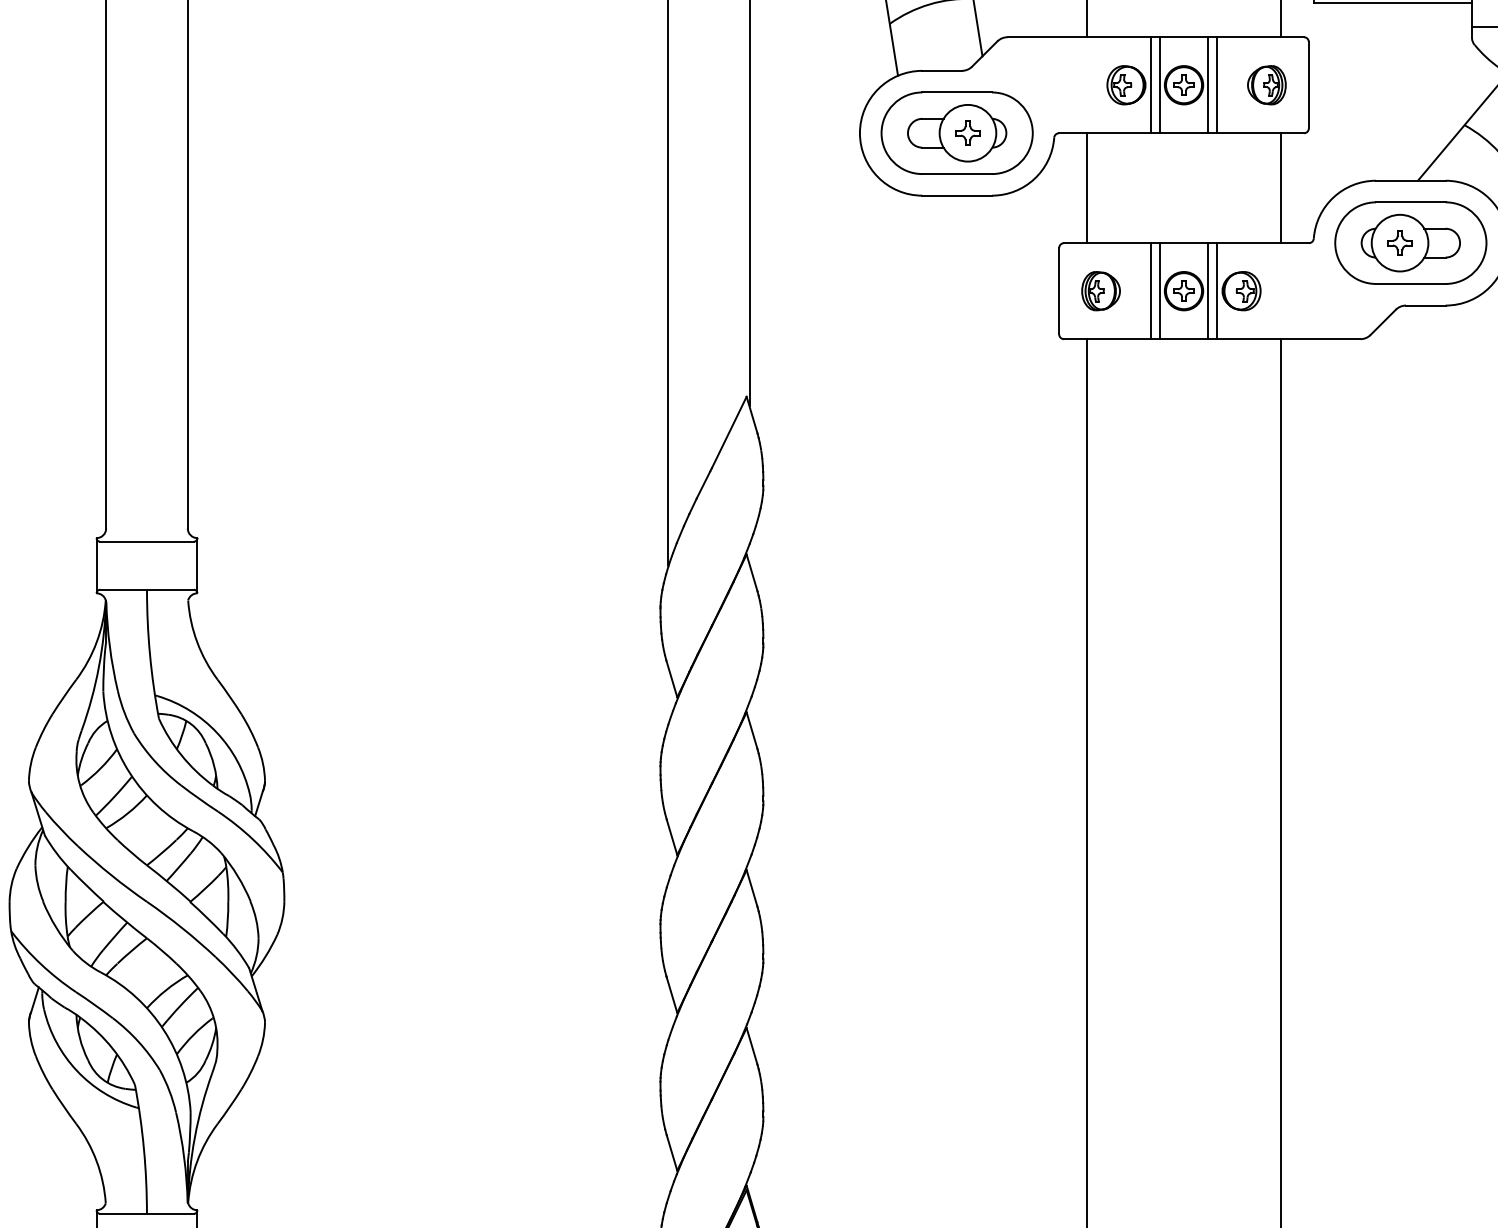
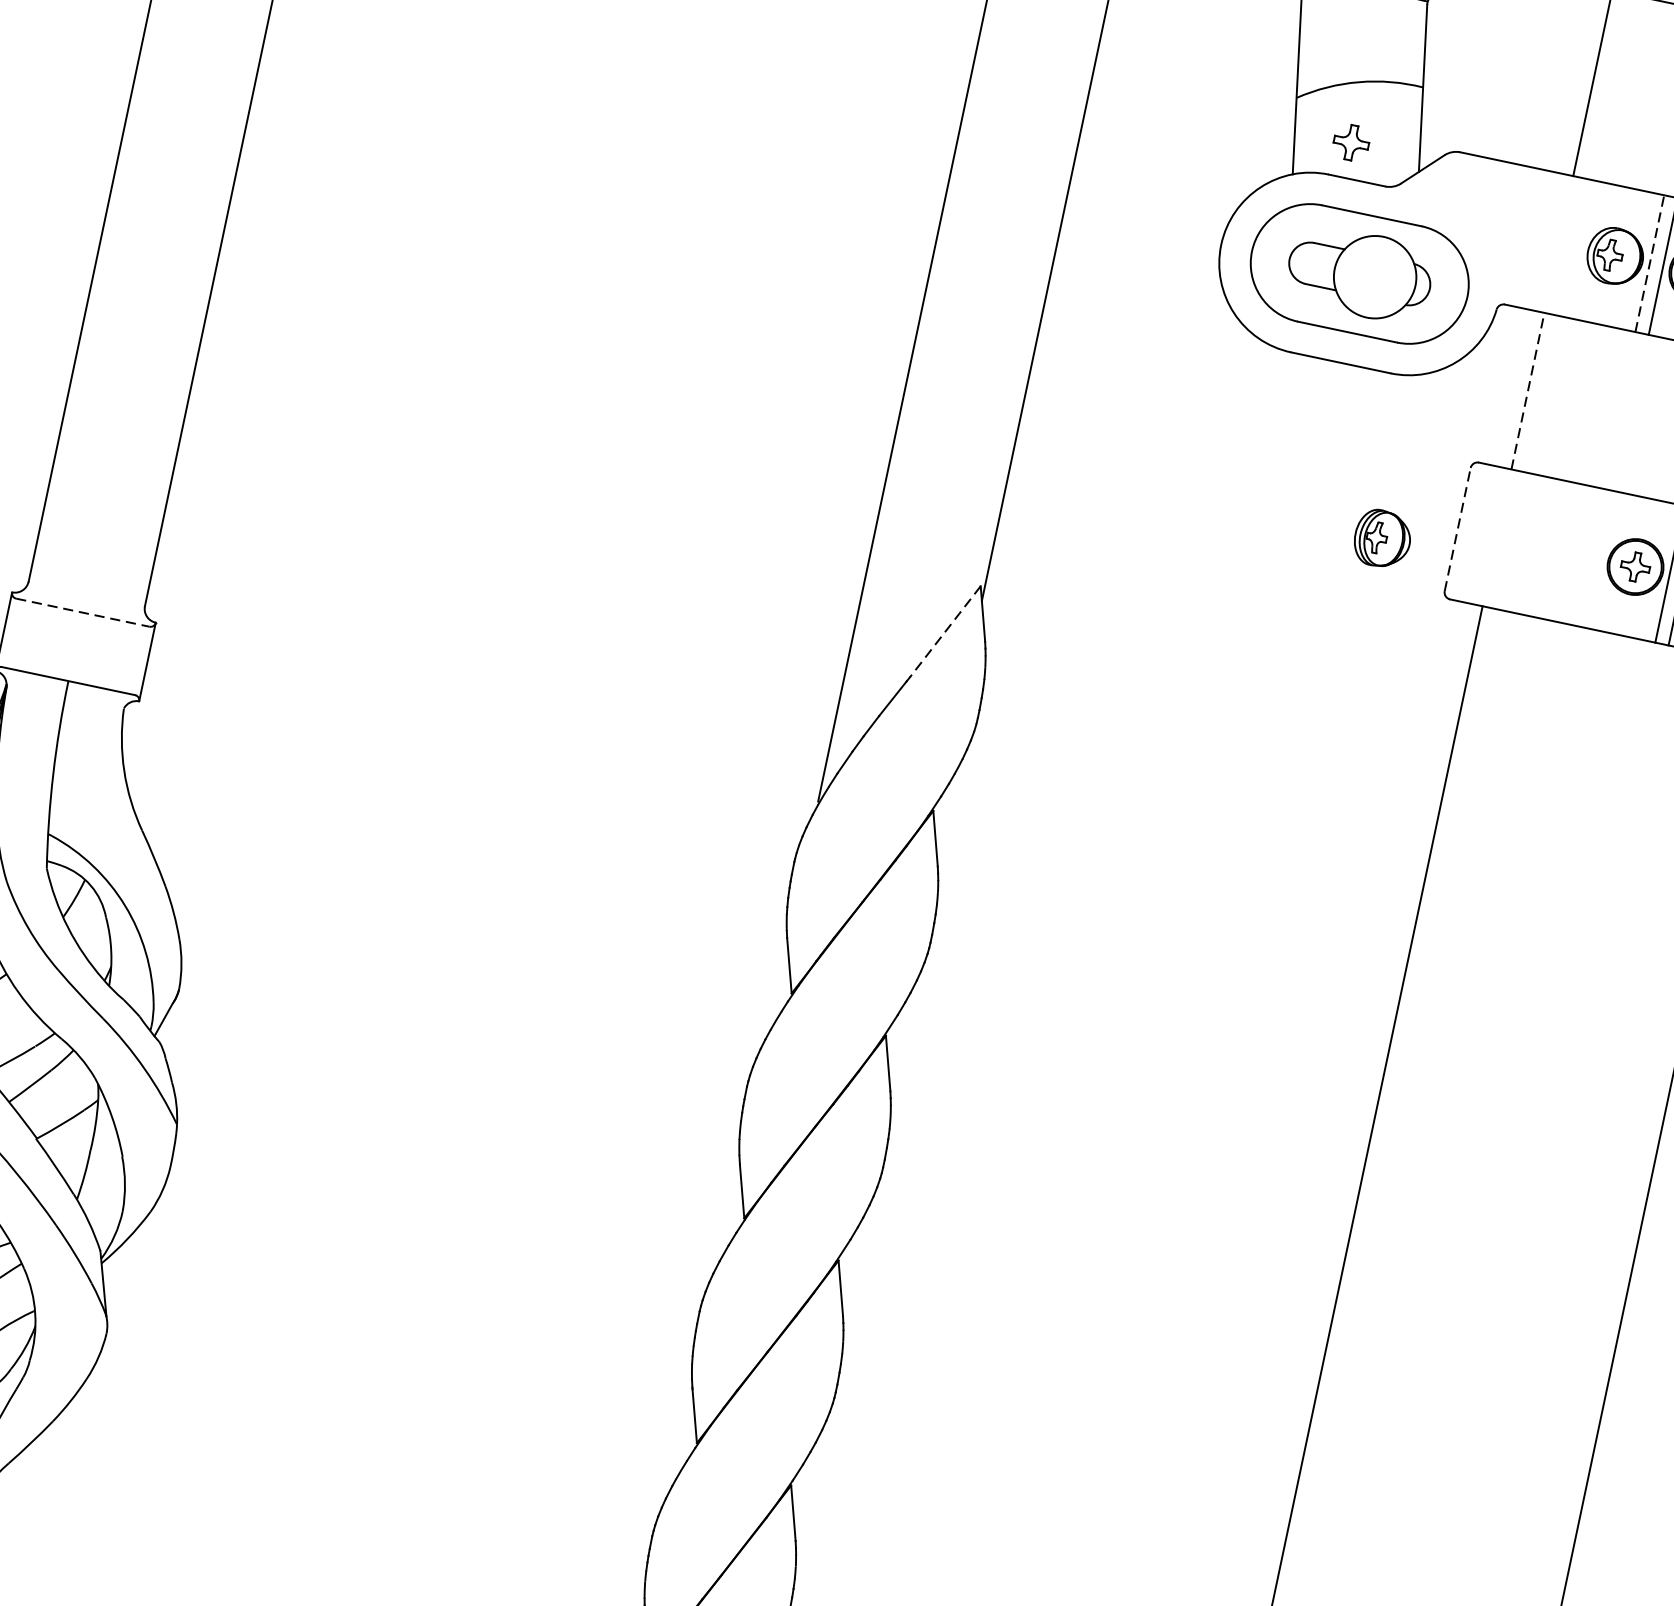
line: (1150, 84) -> (1649, 262), solid -> dashed
part: (967, 132) -> (1350, 141), moved
line: (1086, 188) -> (1527, 391), solid -> dashed
line: (1059, 290) -> (1458, 528), solid -> dashed
part: (1100, 291) -> (1381, 539), moved
line: (1150, 291) -> (1587, 557), removed
line: (1160, 291) -> (1601, 560), removed
line: (729, 432) -> (945, 631), solid -> dashed
line: (147, 541) -> (83, 612), solid -> dashed

